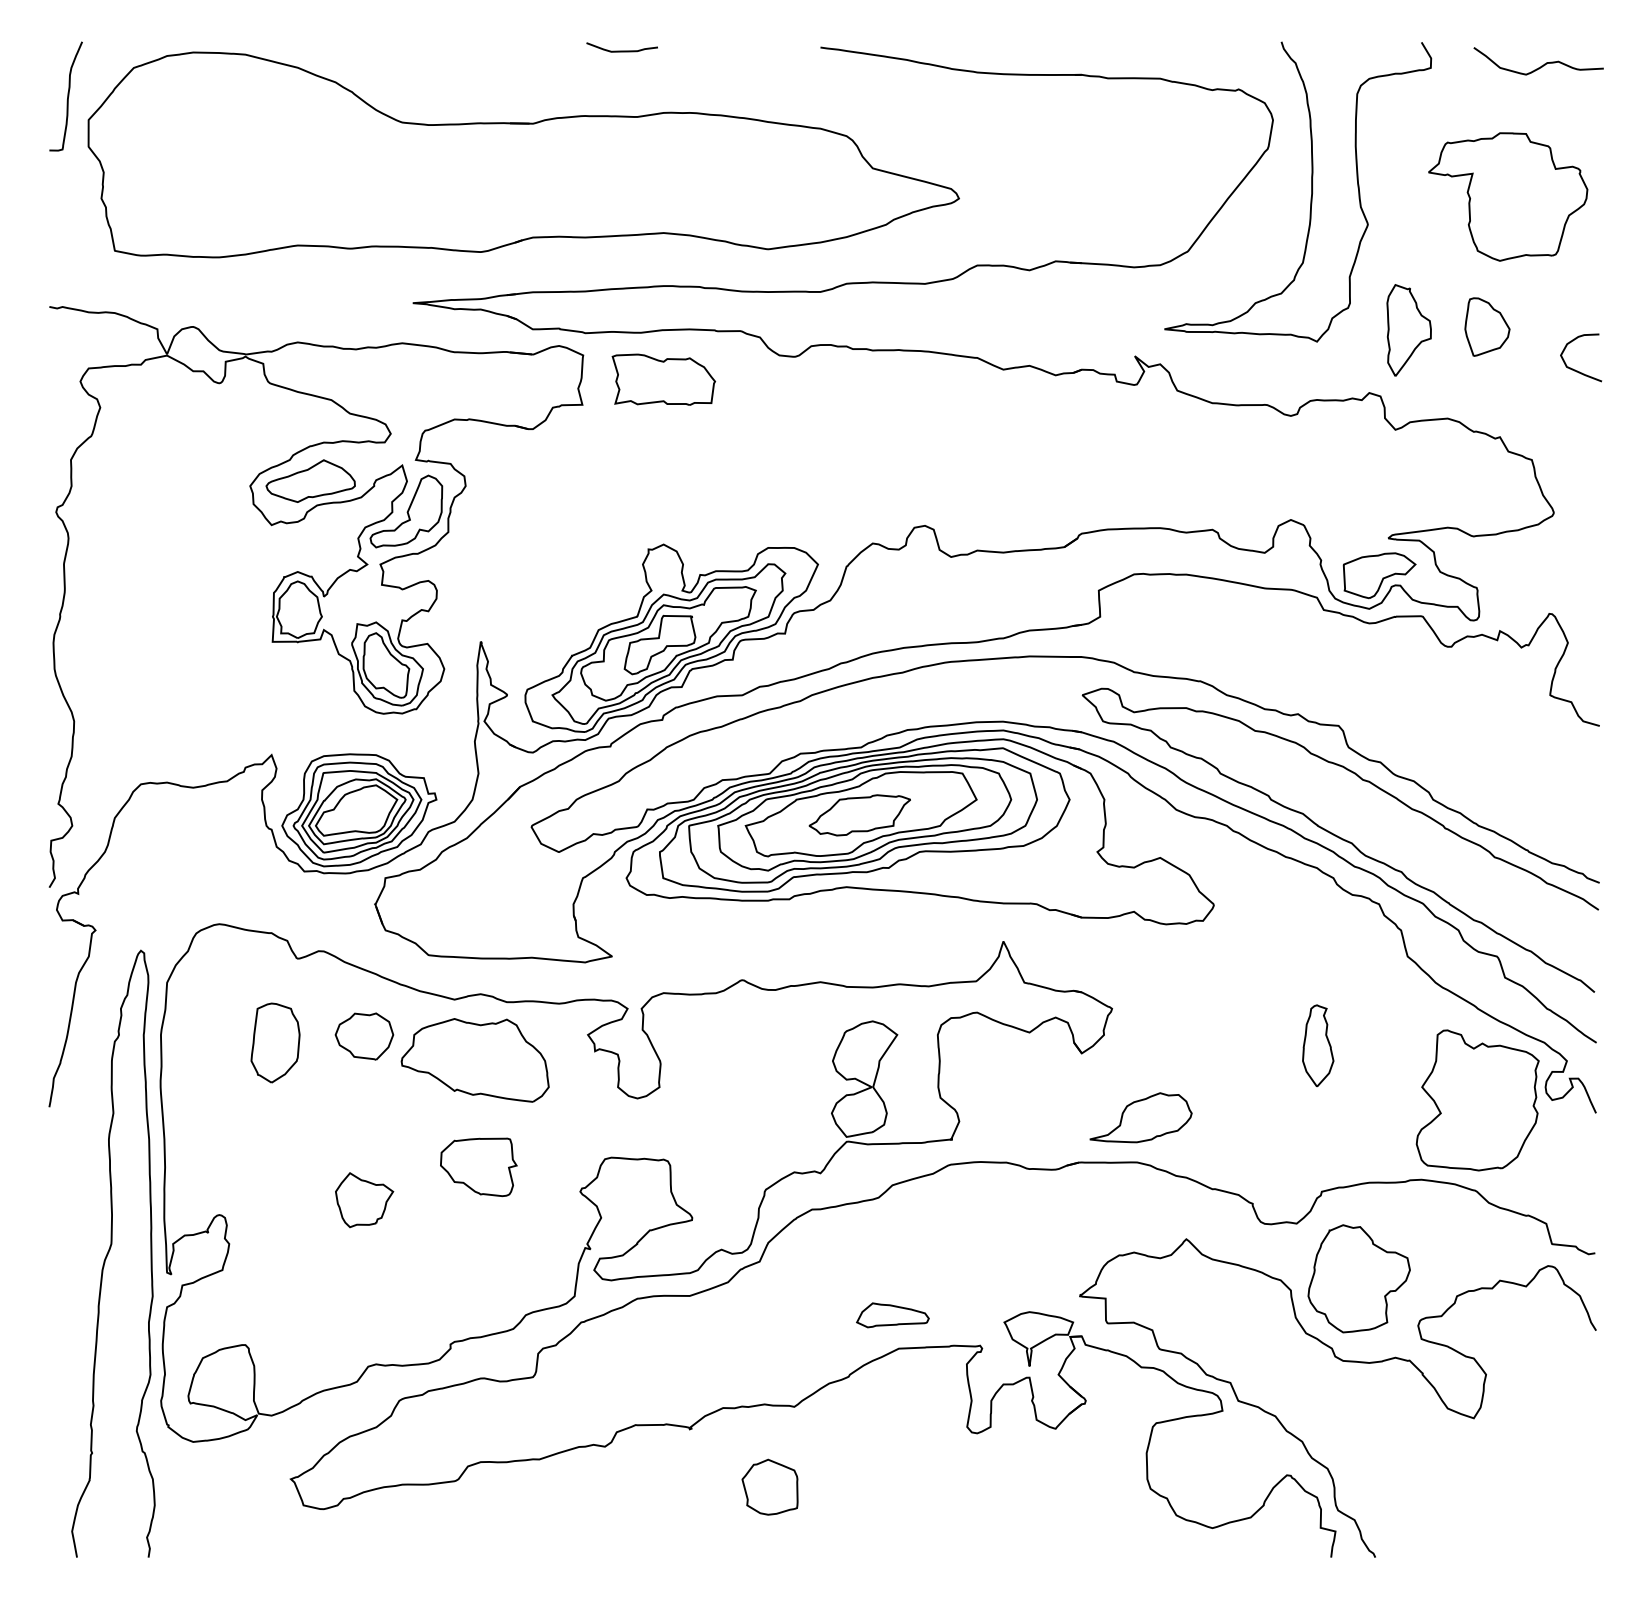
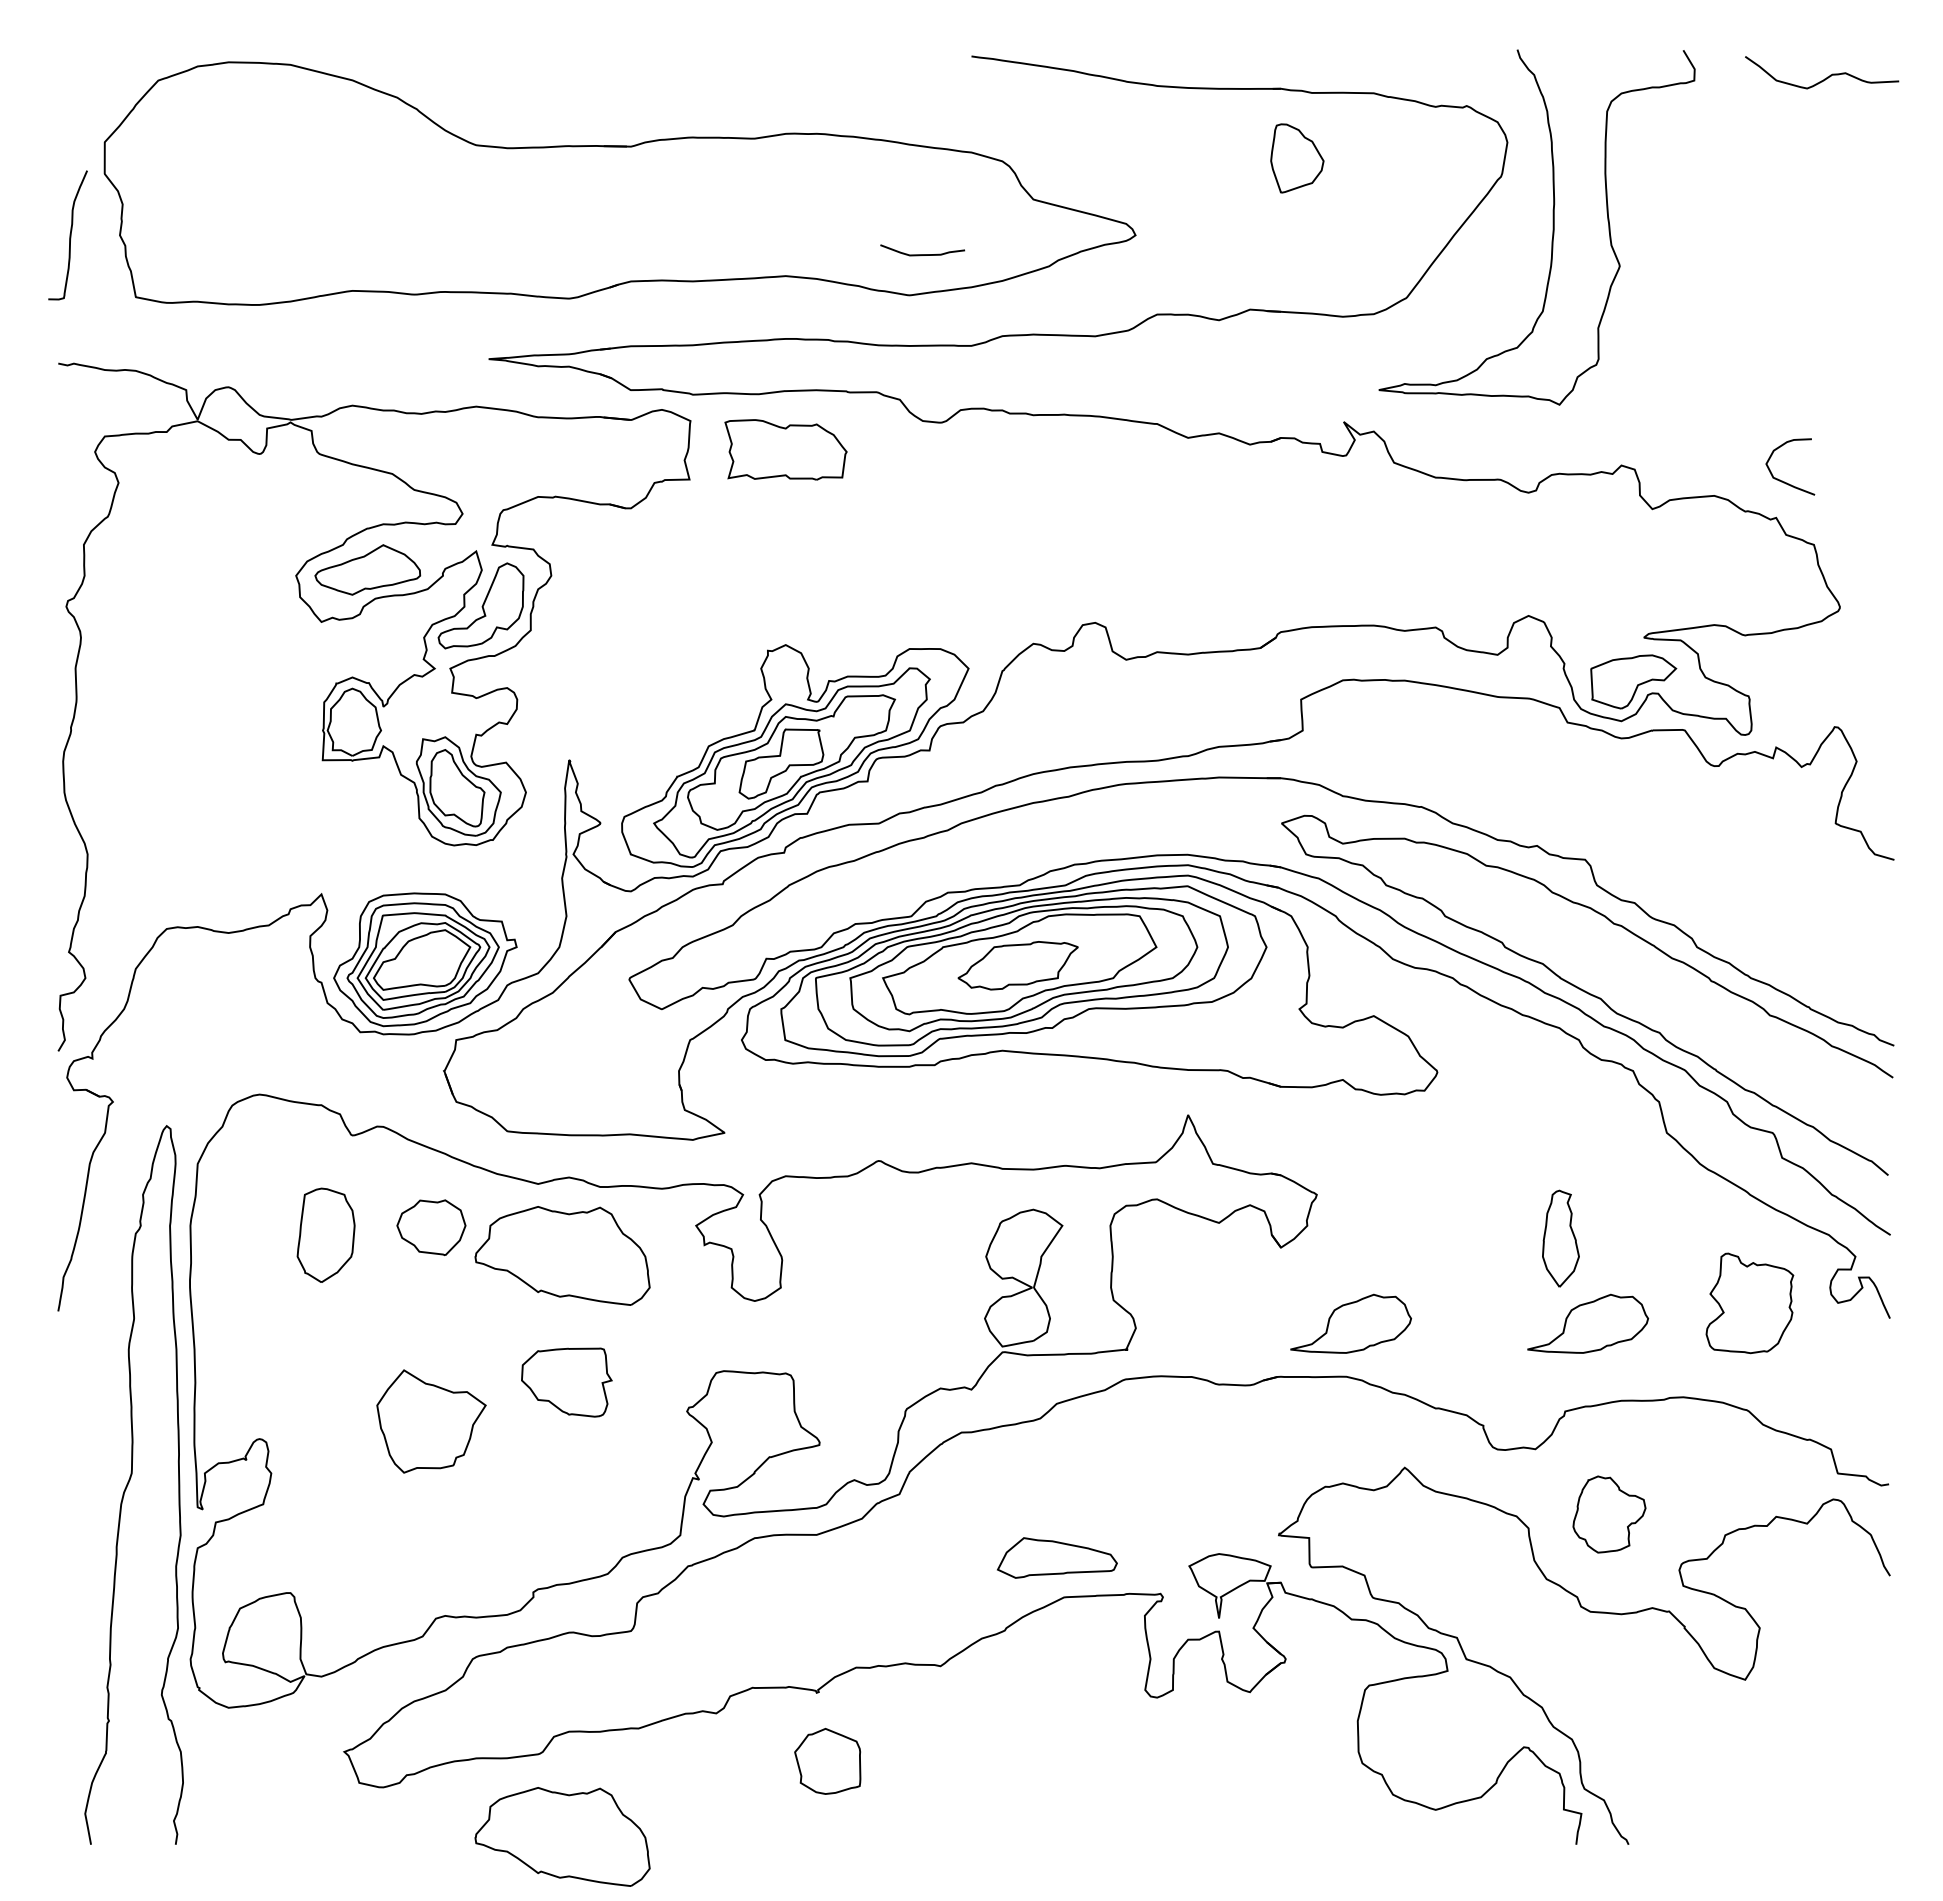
curve: (622, 50) -> (922, 254), moved
curve: (67, 96) -> (69, 235), moved
part: (1507, 197) -> (1785, 233), removed
part: (1487, 327) -> (1297, 158), moved
part: (1409, 329) -> (1668, 390), removed
curve: (1574, 369) -> (1782, 480), moved
part: (1477, 1100) -> (1749, 1303), size x0.6
part: (1341, 1117) -> (1588, 1323), added
part: (364, 1200) -> (431, 1421), size x1.6
part: (1359, 1278) -> (1609, 1514), size x0.6
part: (892, 1315) -> (1056, 1557), size x1.4
part: (769, 1487) -> (827, 1761), moved
part: (475, 1550) -> (562, 1836), added

